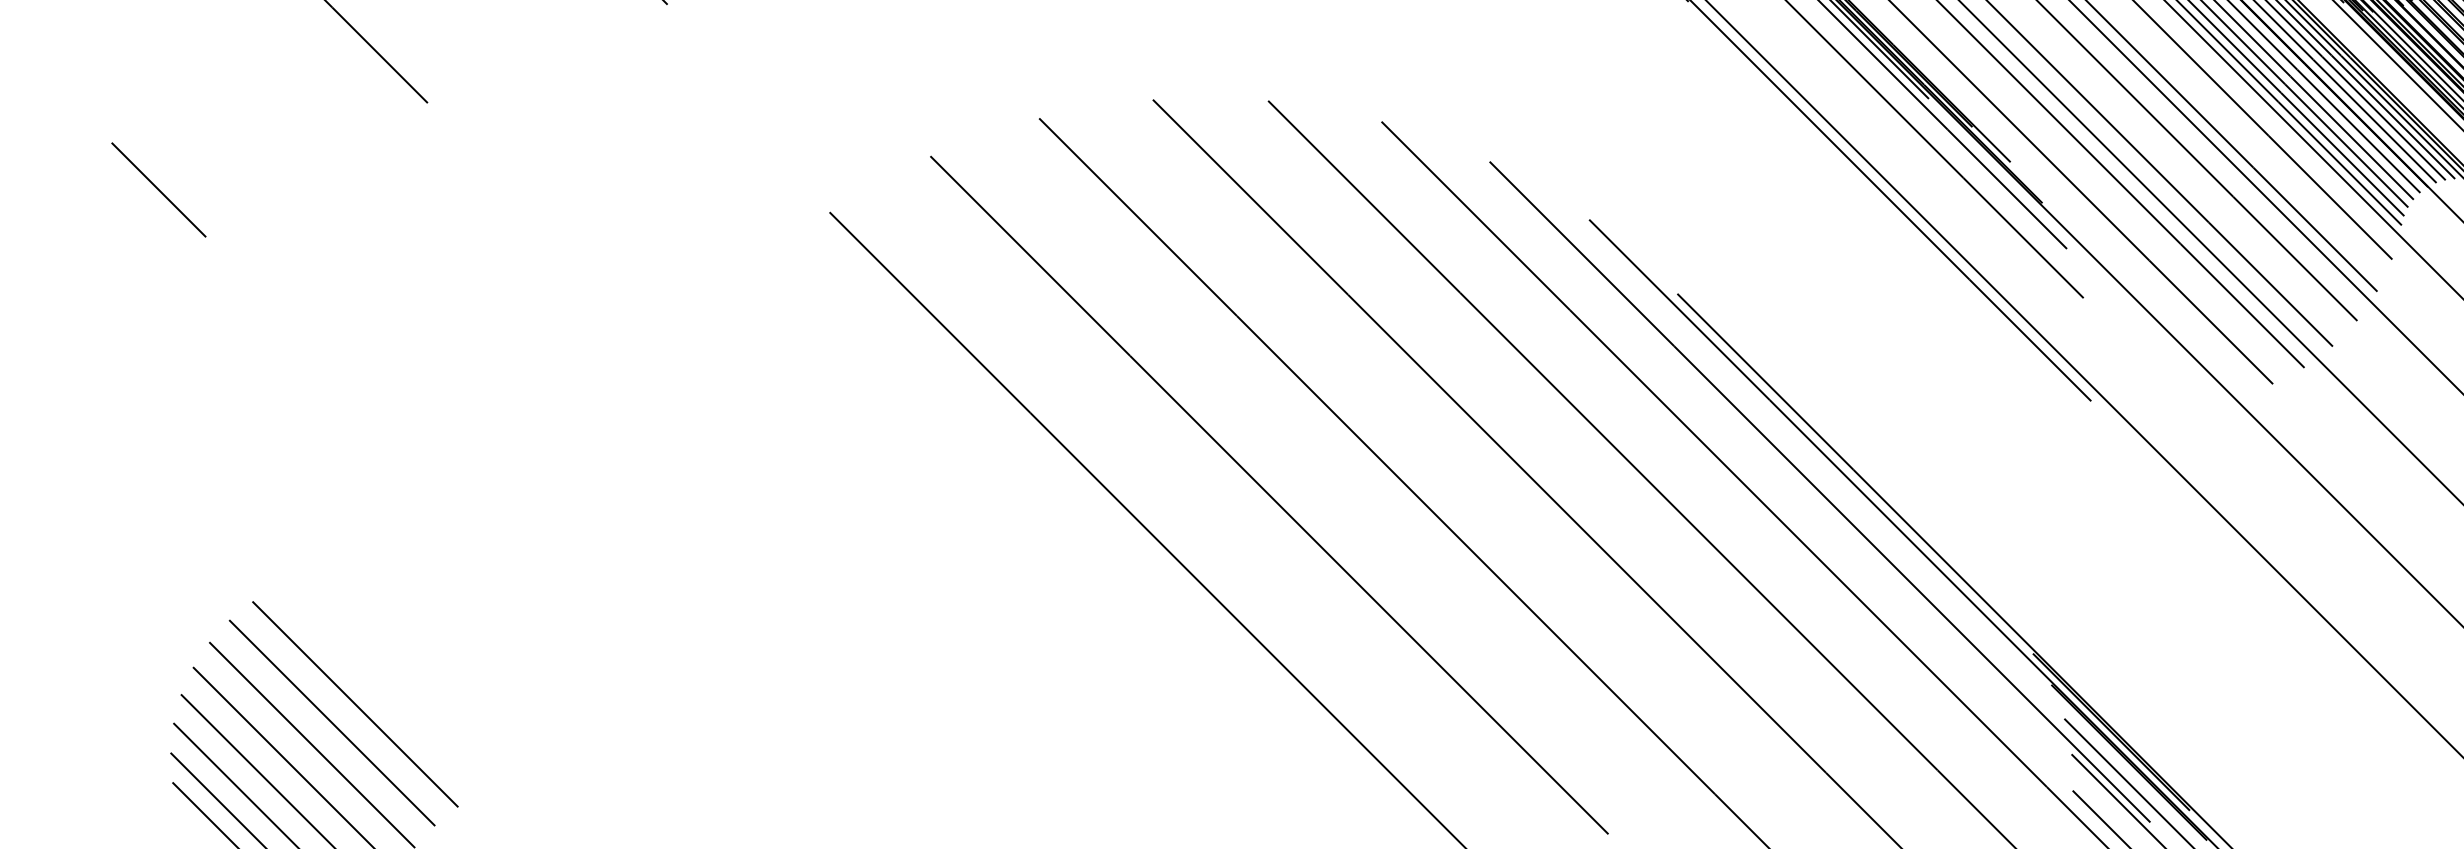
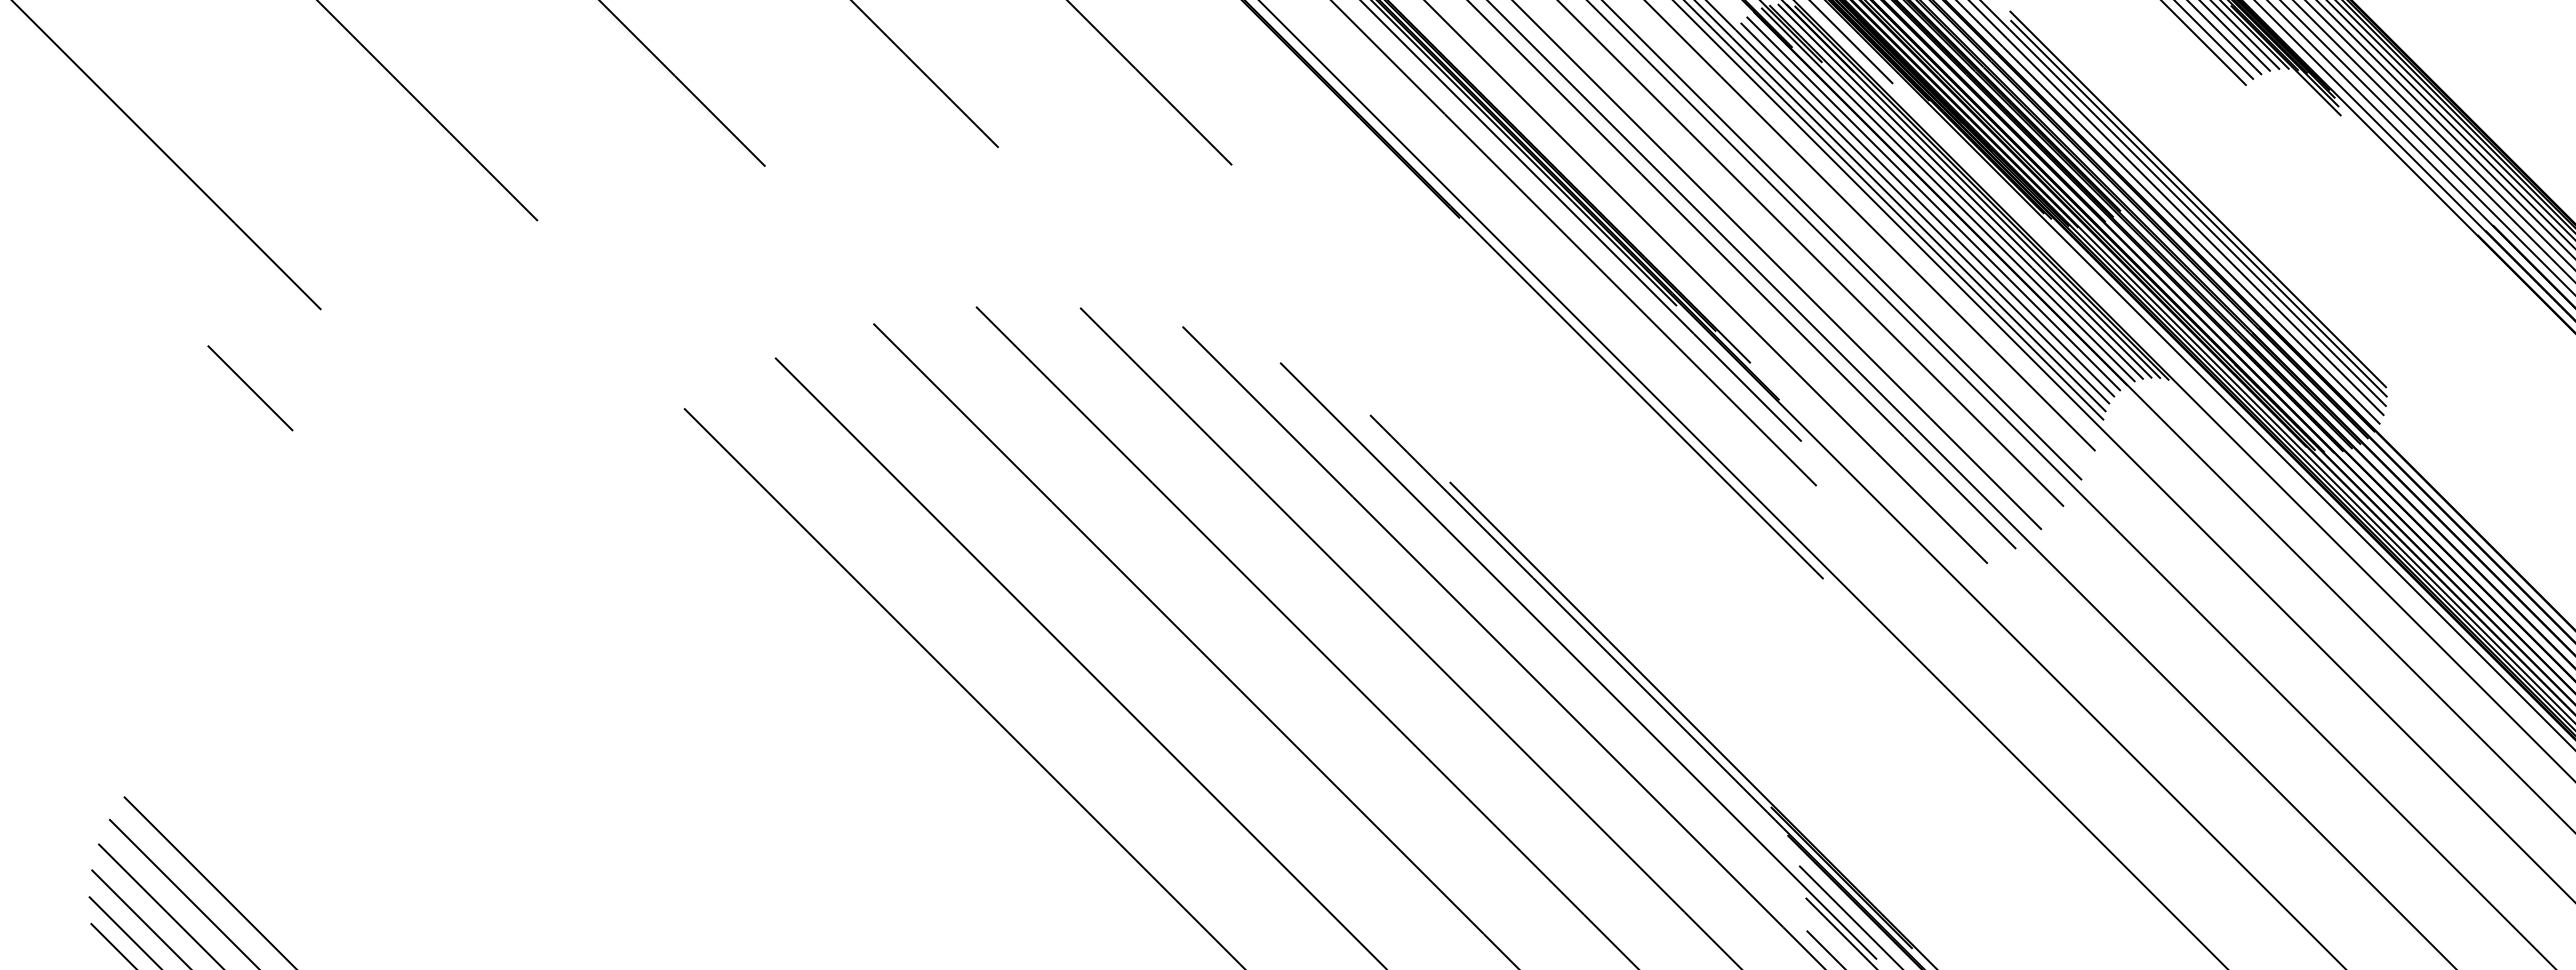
line: (158, 190) -> (250, 388), moved
line: (354, 703) -> (255, 852), removed
line: (331, 722) -> (234, 869), removed

